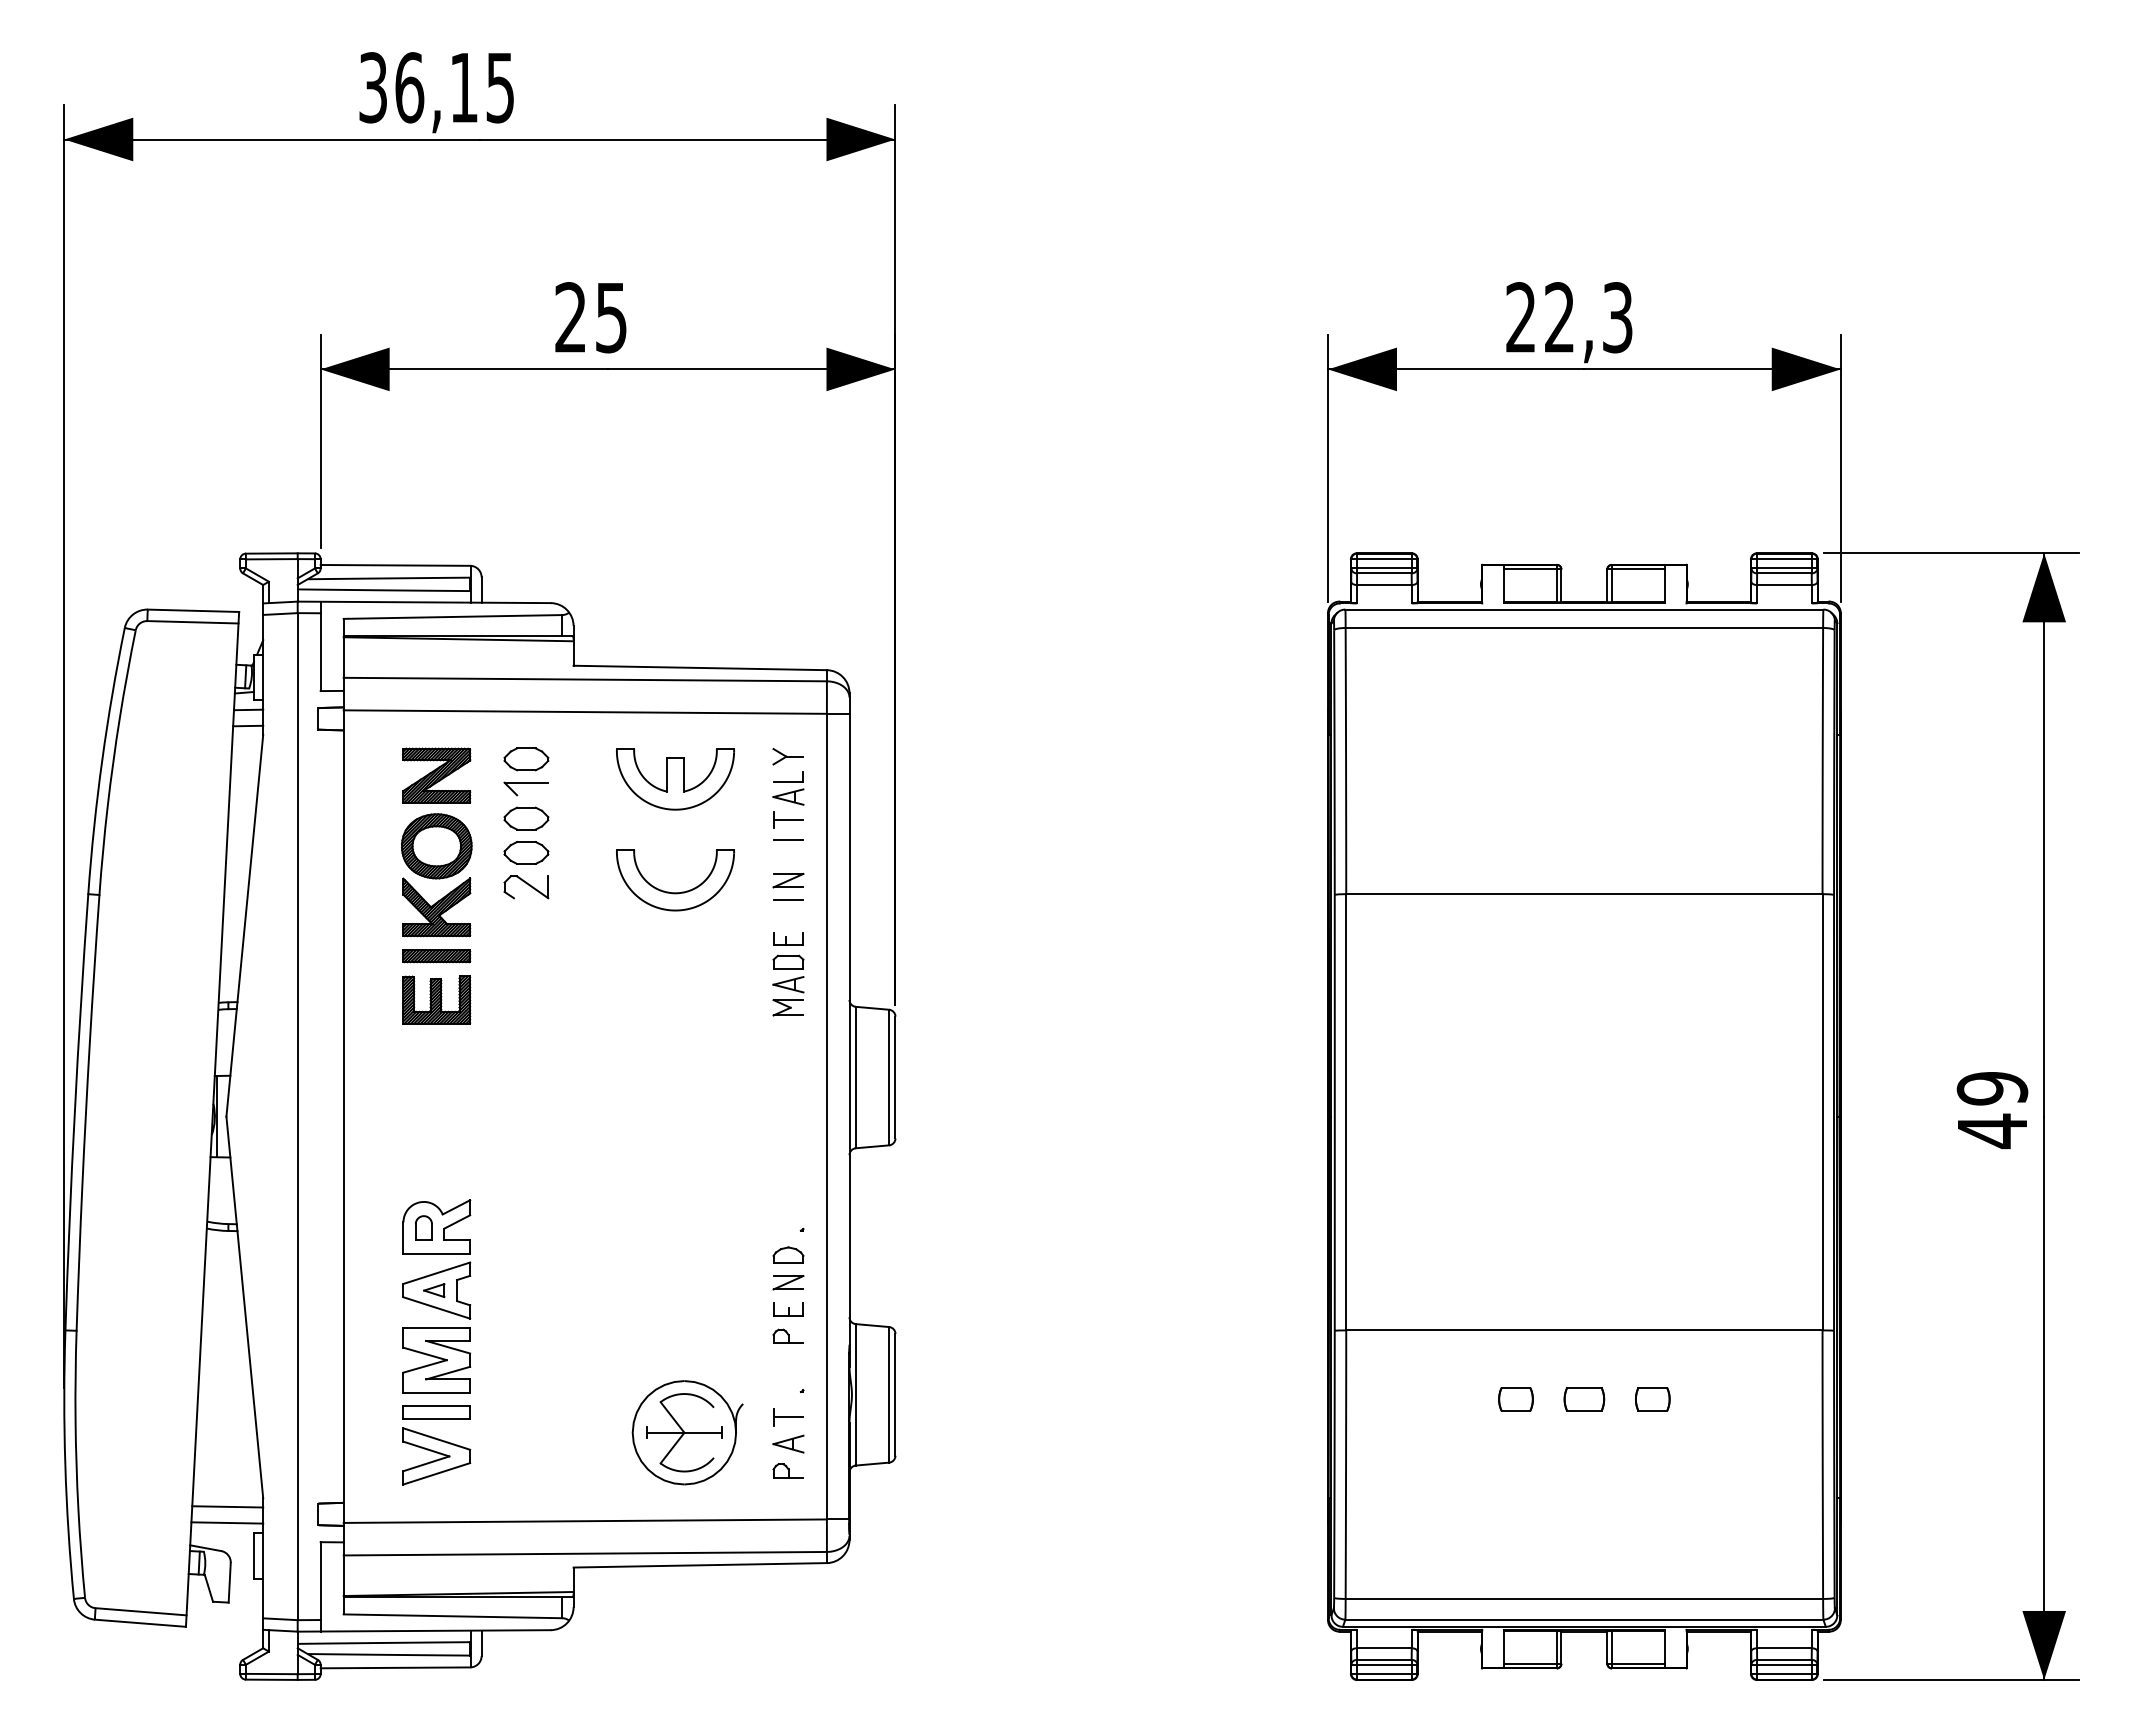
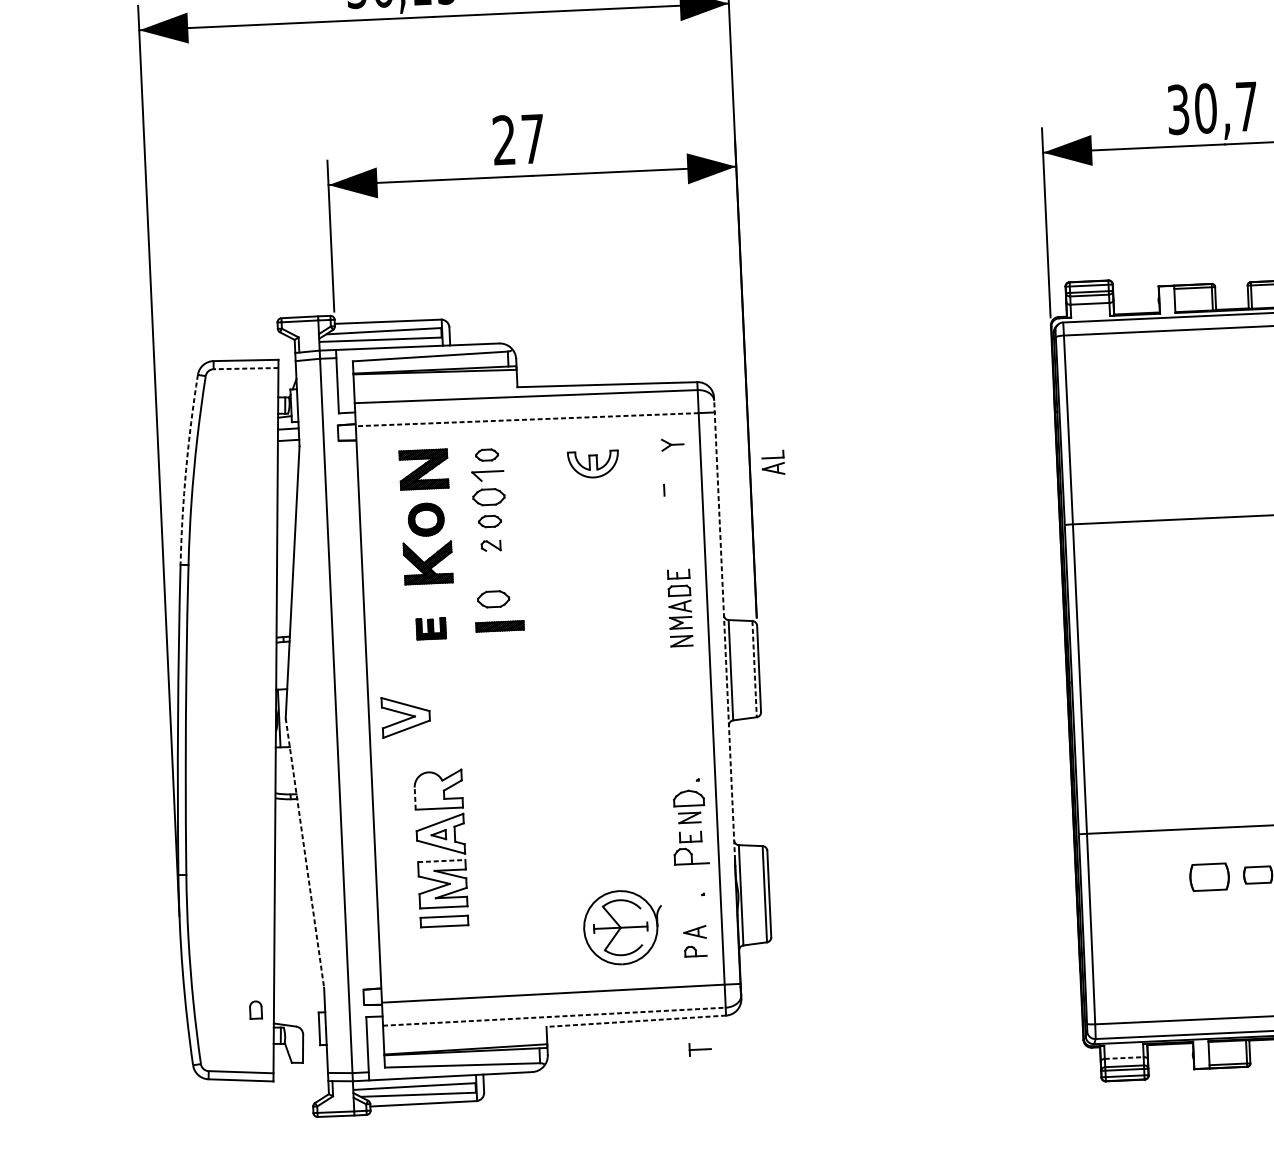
text: (1569, 317) -> (1212, 108), 22,3 -> 30,7
text: (611, 318) -> (533, 139), 25 -> 27
line: (192, 622) -> (245, 368), solid -> dashed
line: (585, 712) -> (527, 419), solid -> dashed
part: (526, 759) -> (487, 455), size x0.7
arc: (102, 760) -> (186, 469), solid -> dashed
part: (675, 779) -> (593, 464), size x0.6
part: (788, 788) -> (773, 462), moved
line: (788, 820) -> (674, 490), removed
line: (788, 839) -> (675, 503), removed
part: (436, 846) -> (426, 519), size x0.7
part: (526, 852) -> (490, 521), size x0.7
part: (788, 880) -> (681, 641), moved
part: (526, 887) -> (491, 546), size x0.6
part: (675, 892) -> (597, 544), removed
line: (788, 899) -> (677, 546), removed
part: (436, 956) -> (499, 626), moved
part: (526, 962) -> (493, 599), added
part: (436, 999) -> (430, 628), size x0.6
line: (849, 1018) -> (724, 628), solid -> dashed
line: (889, 1077) -> (754, 669), solid -> dashed
part: (423, 1227) -> (255, 1009), moved
line: (403, 1238) -> (415, 798), solid -> dashed
part: (788, 1254) -> (688, 797), size x1.4
line: (244, 1307) -> (304, 853), solid -> dashed
line: (437, 1327) -> (442, 861), solid -> dashed
part: (787, 1335) -> (690, 855), size x1.6
part: (1515, 1399) -> (1209, 877), size x1.6
part: (788, 1417) -> (700, 1049), moved
part: (436, 1456) -> (405, 716), moved
line: (227, 1506) -> (299, 994), removed
line: (227, 1522) -> (299, 1006), removed
line: (585, 1553) -> (554, 1016), solid -> dashed
line: (700, 1565) -> (636, 1021), solid -> dashed
line: (1384, 1648) -> (1124, 1058), solid -> dashed

